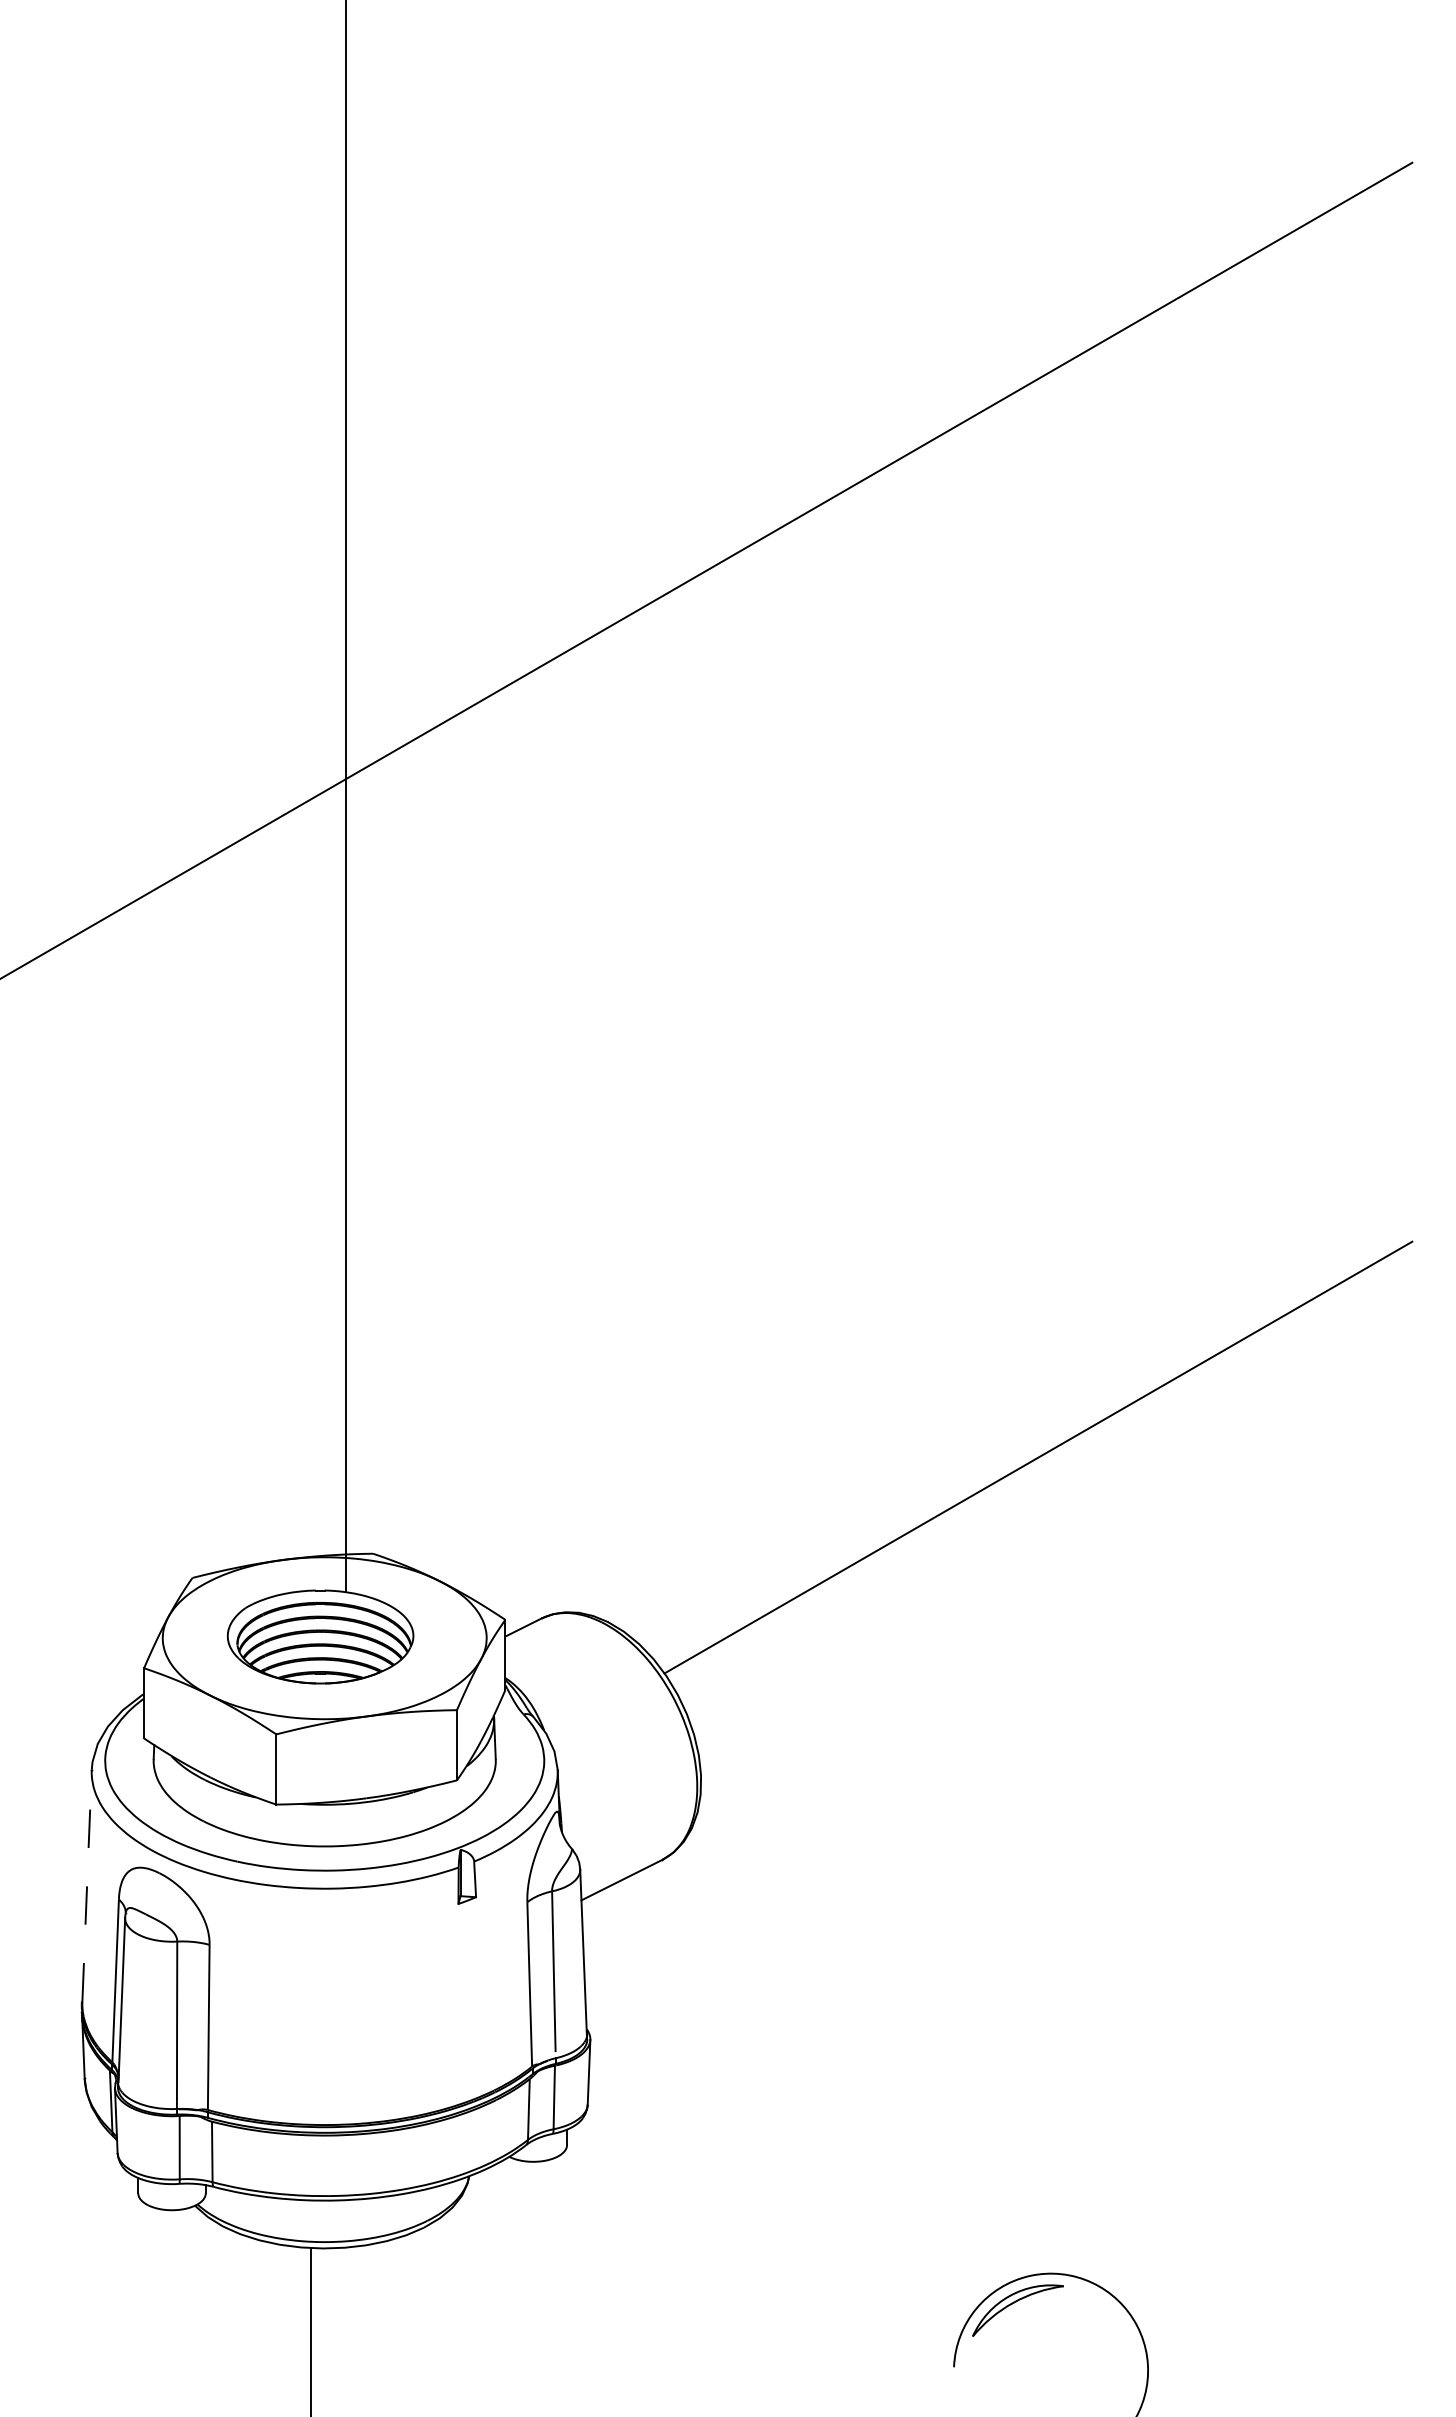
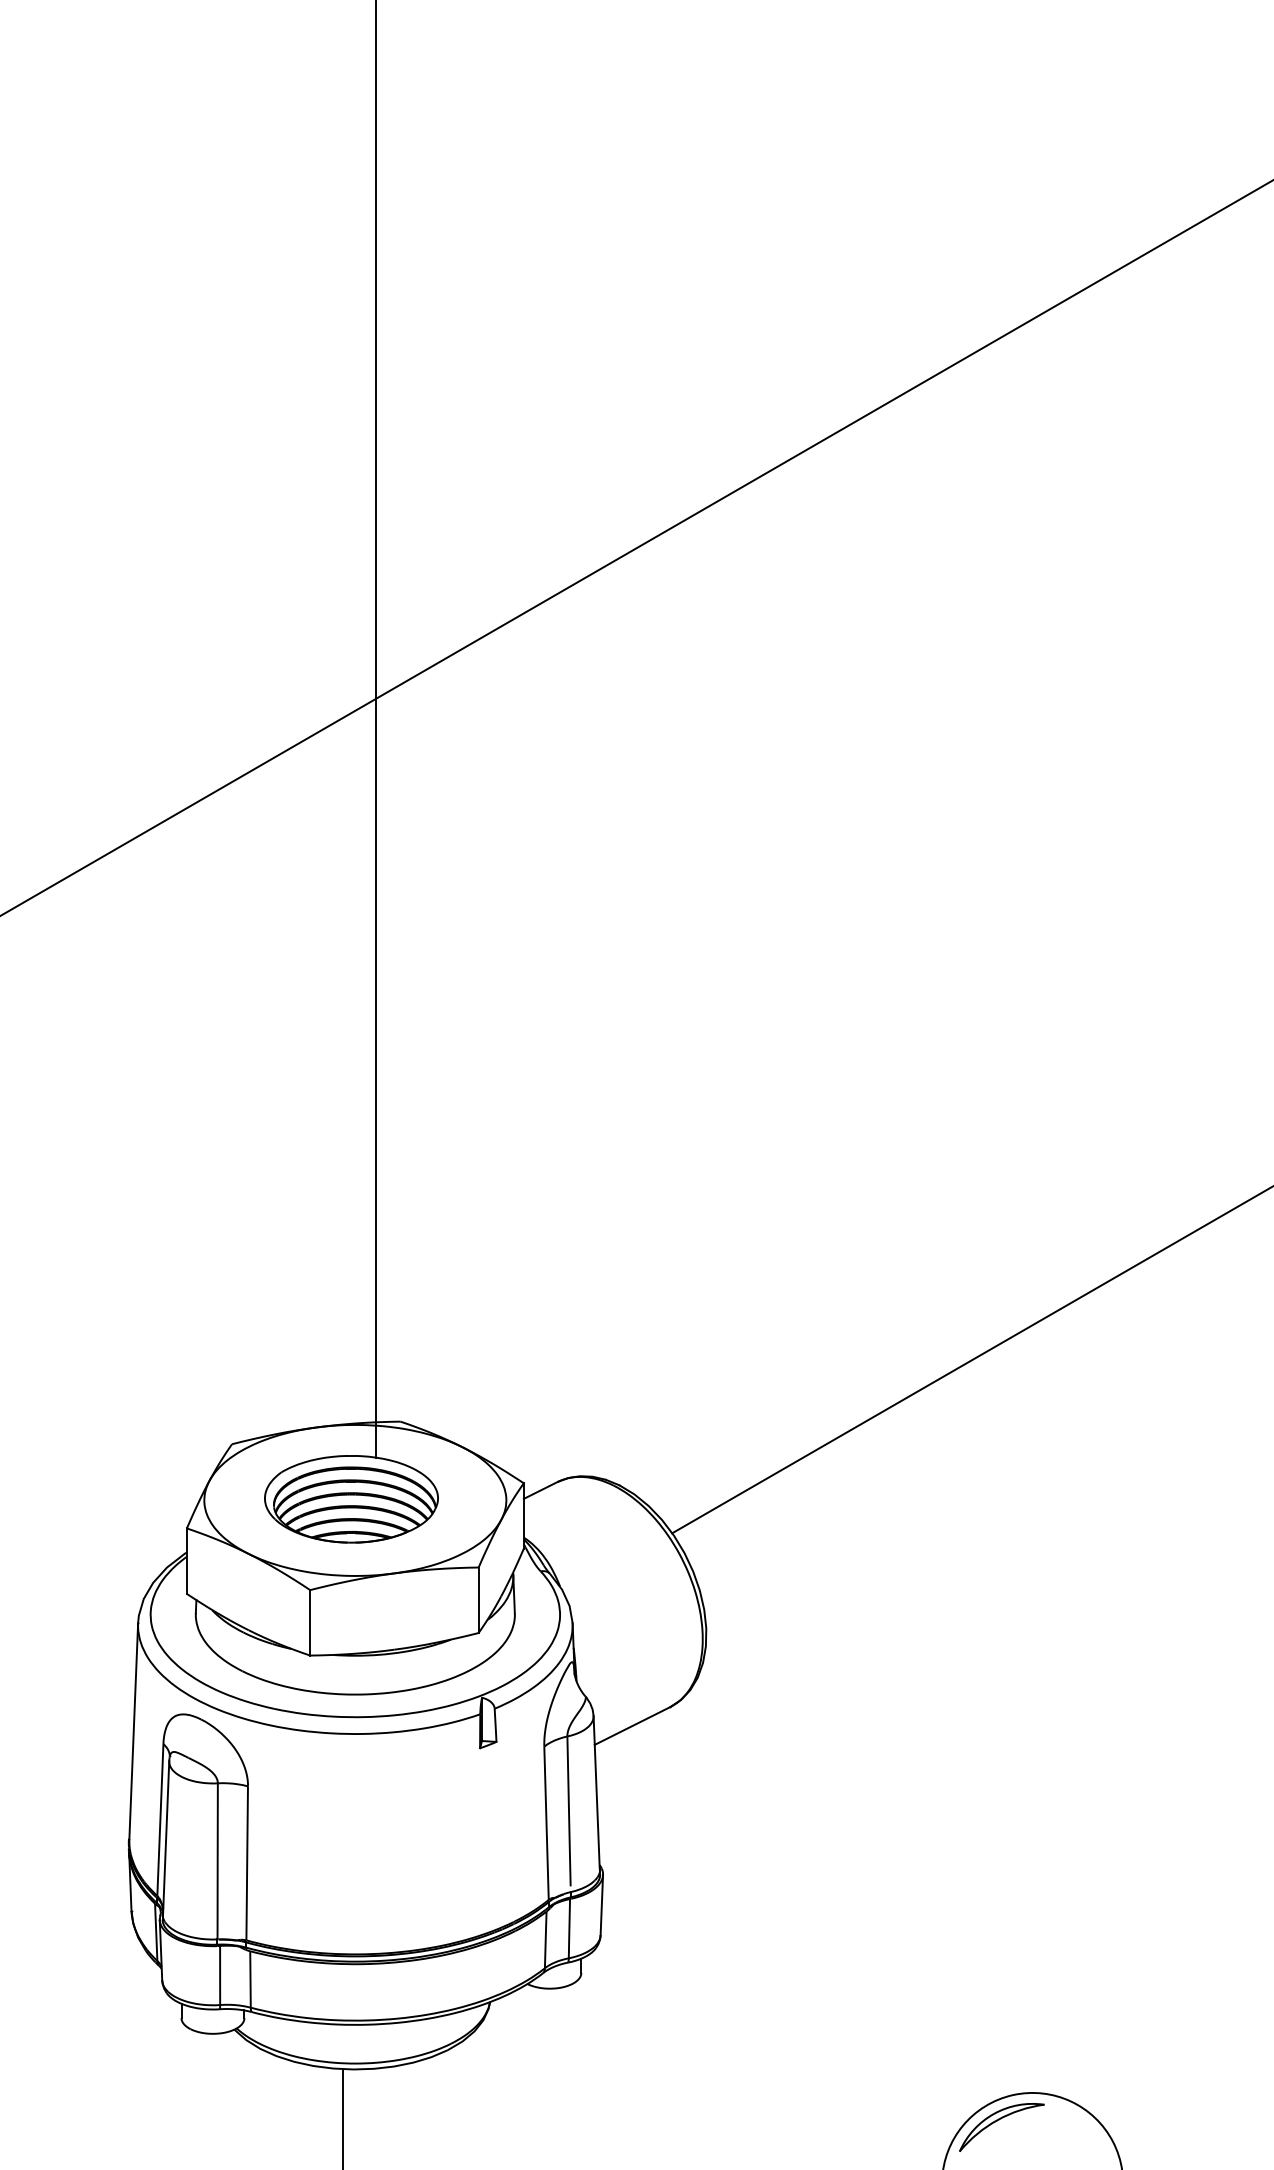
line: (87, 1885) -> (134, 1731), dashed -> solid

